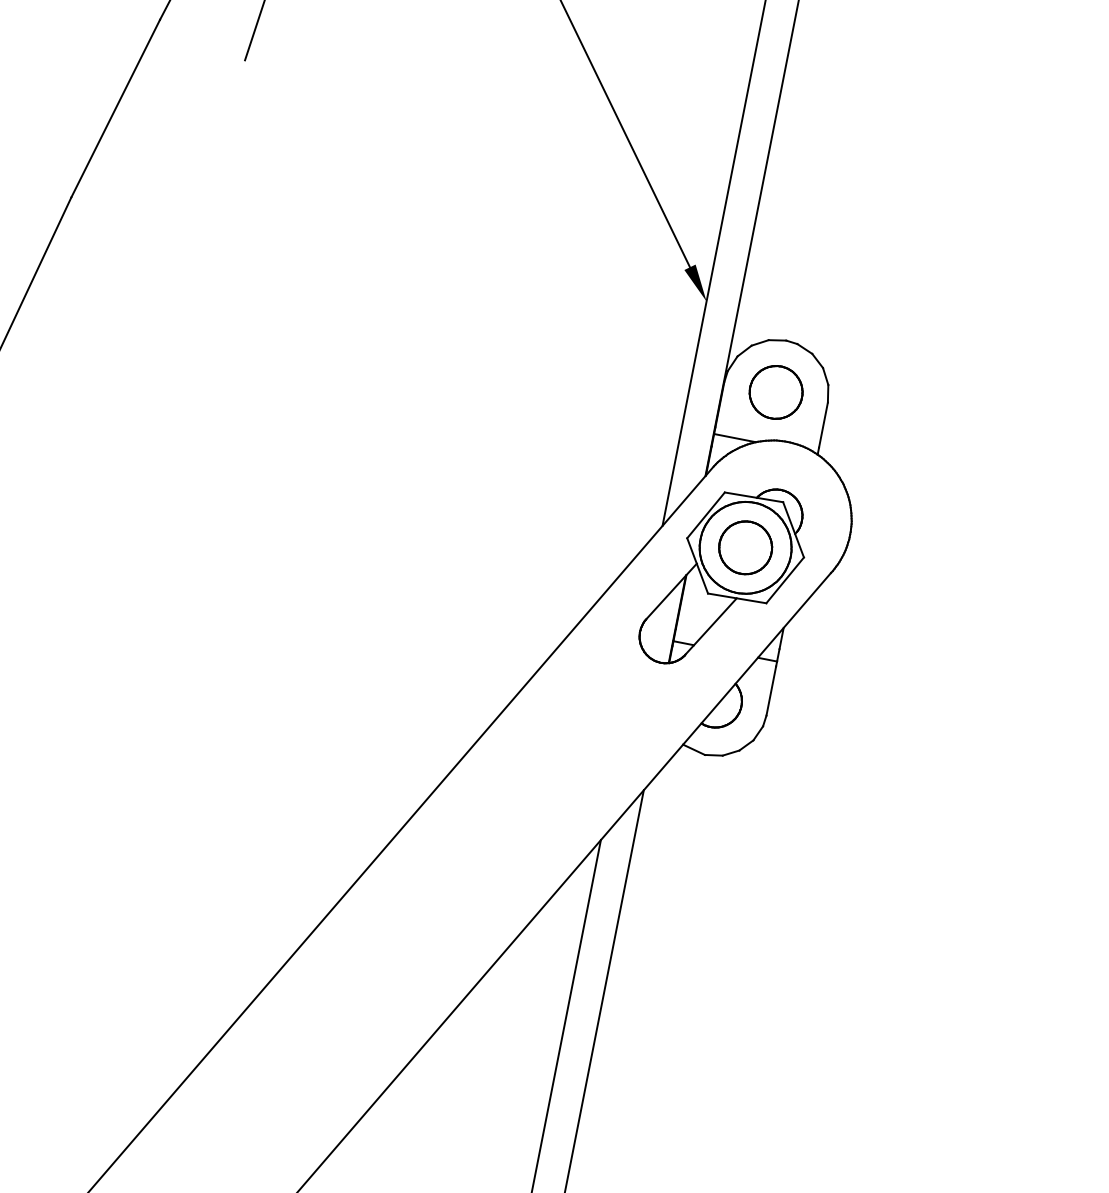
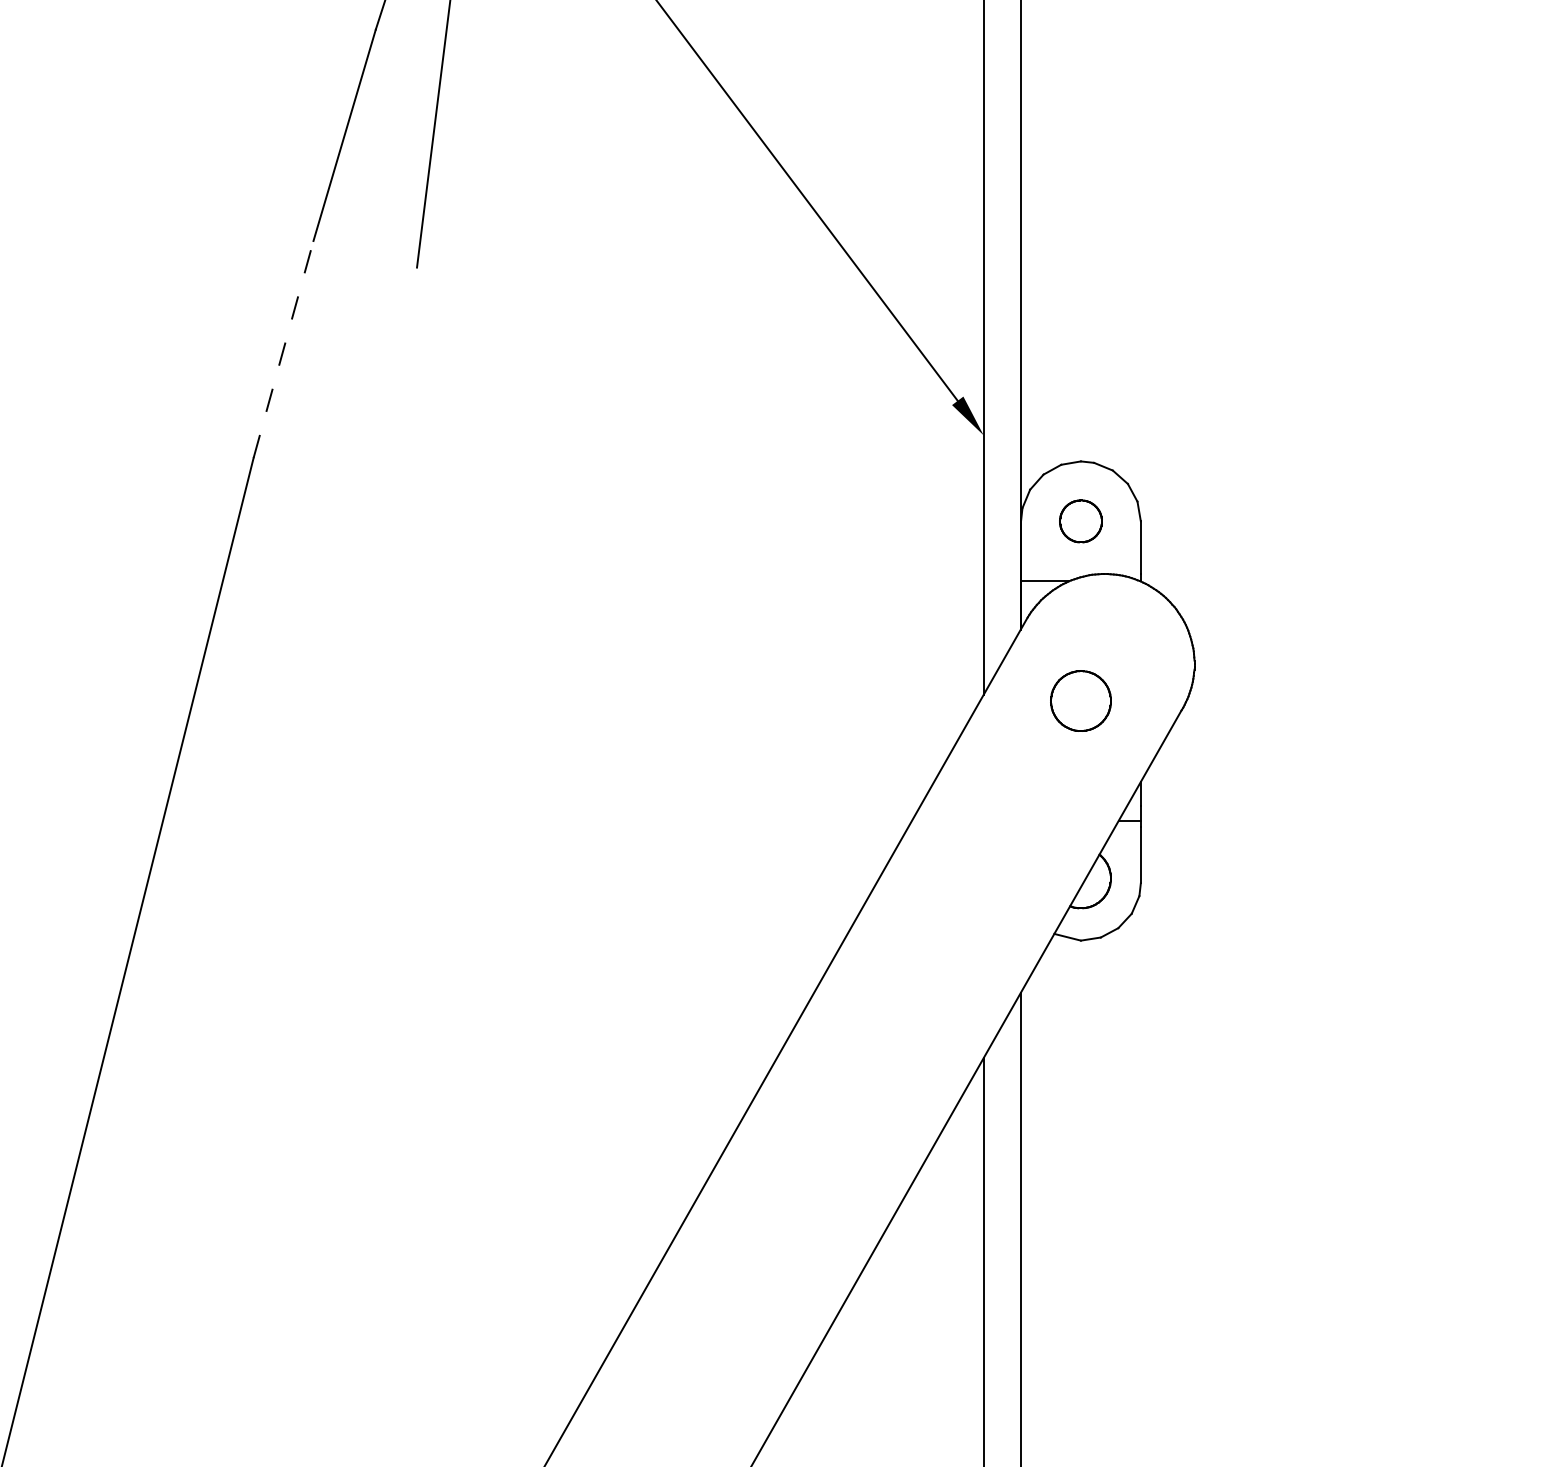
line: (115, 108) -> (283, 349), solid -> dashed
part: (775, 392) -> (1080, 521), size x0.7
part: (725, 576) -> (1064, 737), removed

